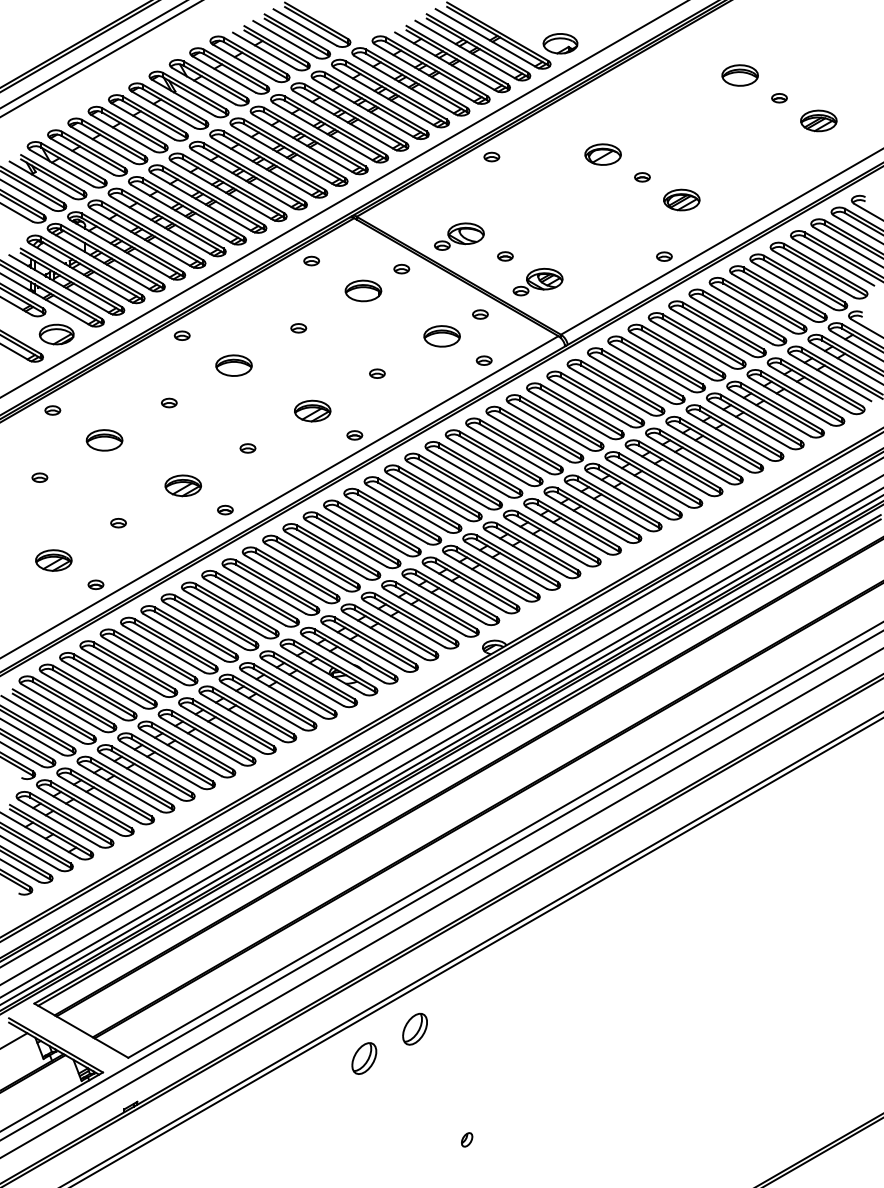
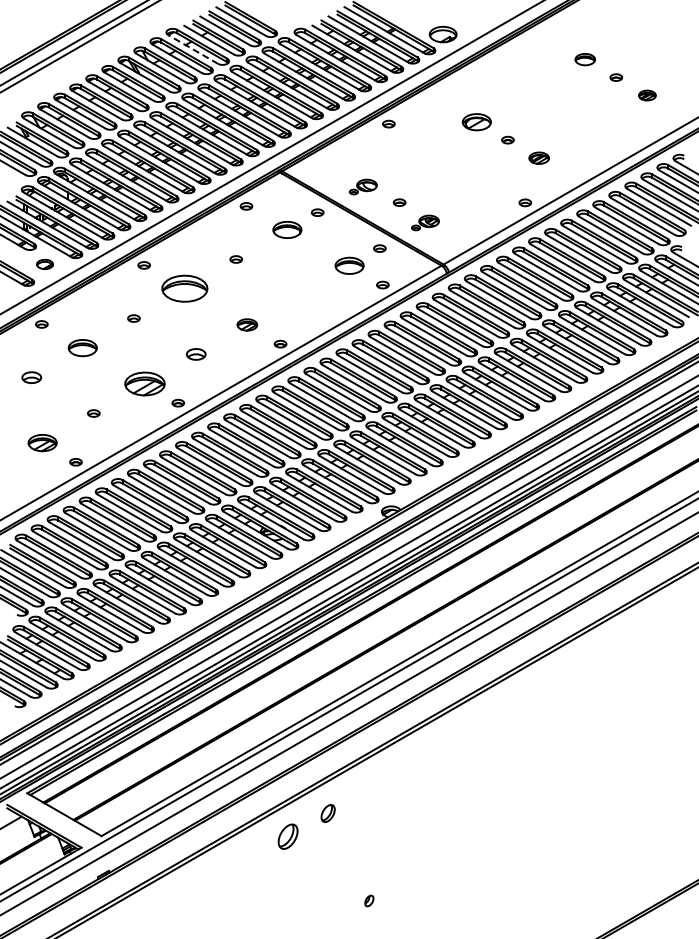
line: (244, 62) -> (193, 49), solid -> dashed
part: (740, 75) -> (585, 59), size x0.7
part: (818, 120) -> (647, 95), size x0.6
part: (682, 200) -> (539, 158), size x0.7
part: (459, 235) -> (363, 186), size x0.7
part: (538, 281) -> (425, 222), size x0.7
part: (56, 334) -> (44, 264), size x0.6
part: (234, 366) -> (185, 289), size x1.6
part: (377, 373) -> (298, 295), removed
part: (312, 410) -> (247, 324), size x0.7
part: (247, 448) -> (195, 354), size x1.6
part: (39, 477) -> (31, 377), size x1.6
part: (182, 485) -> (144, 383), size x1.4
part: (414, 1029) -> (327, 813), size x0.7

